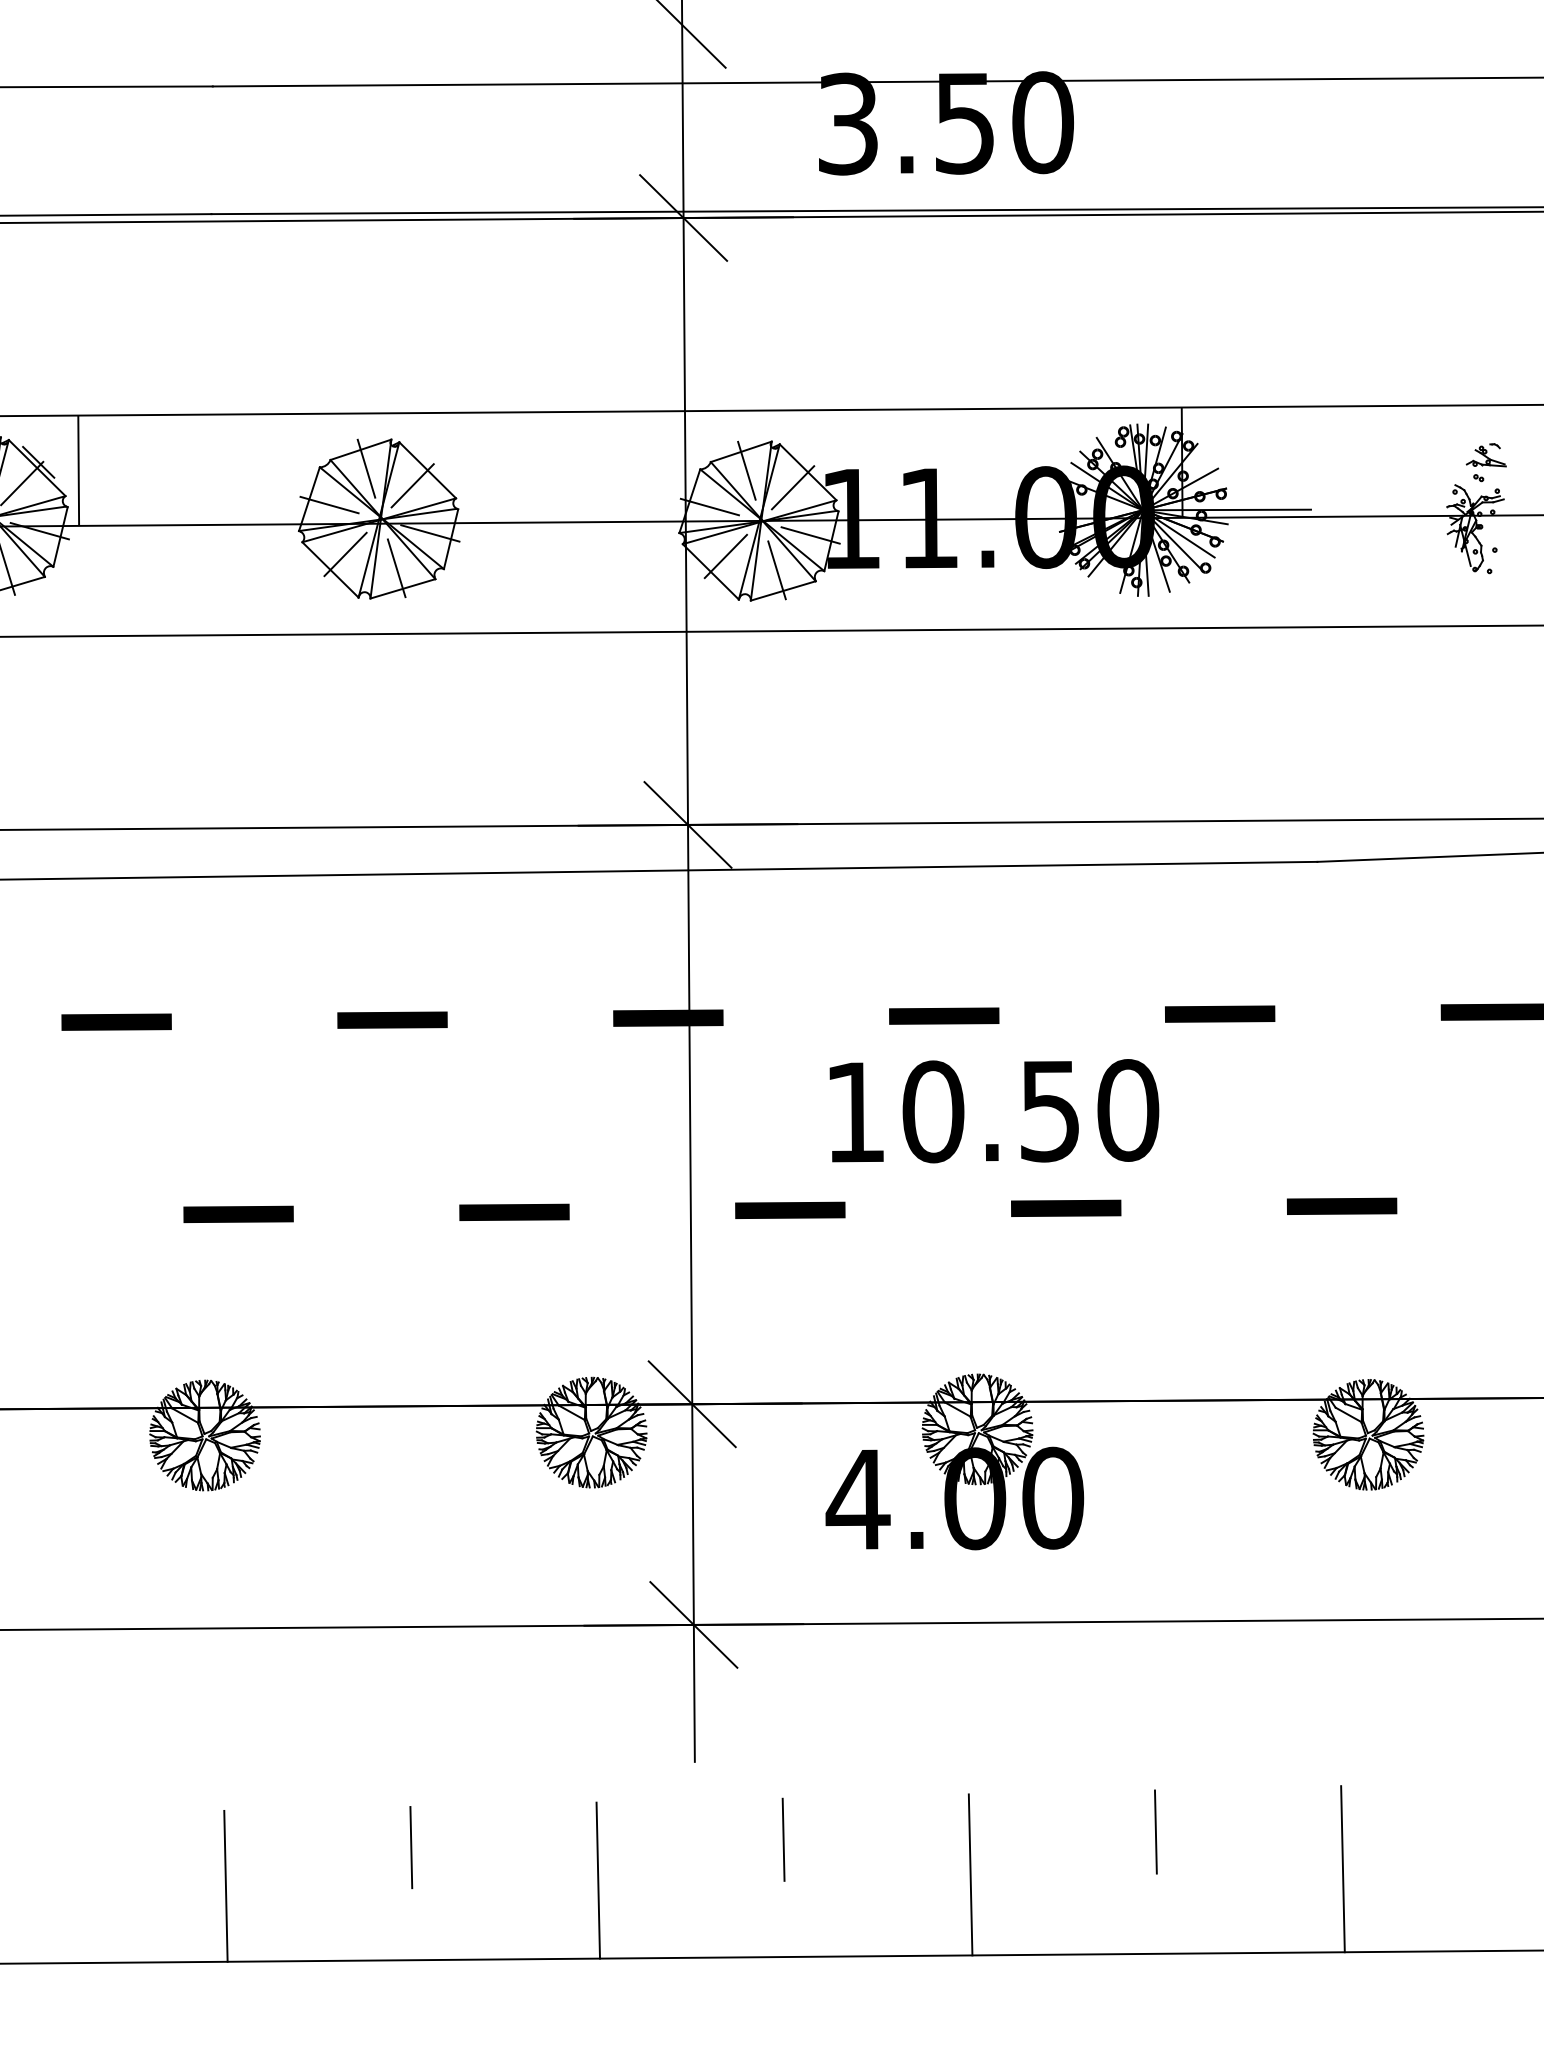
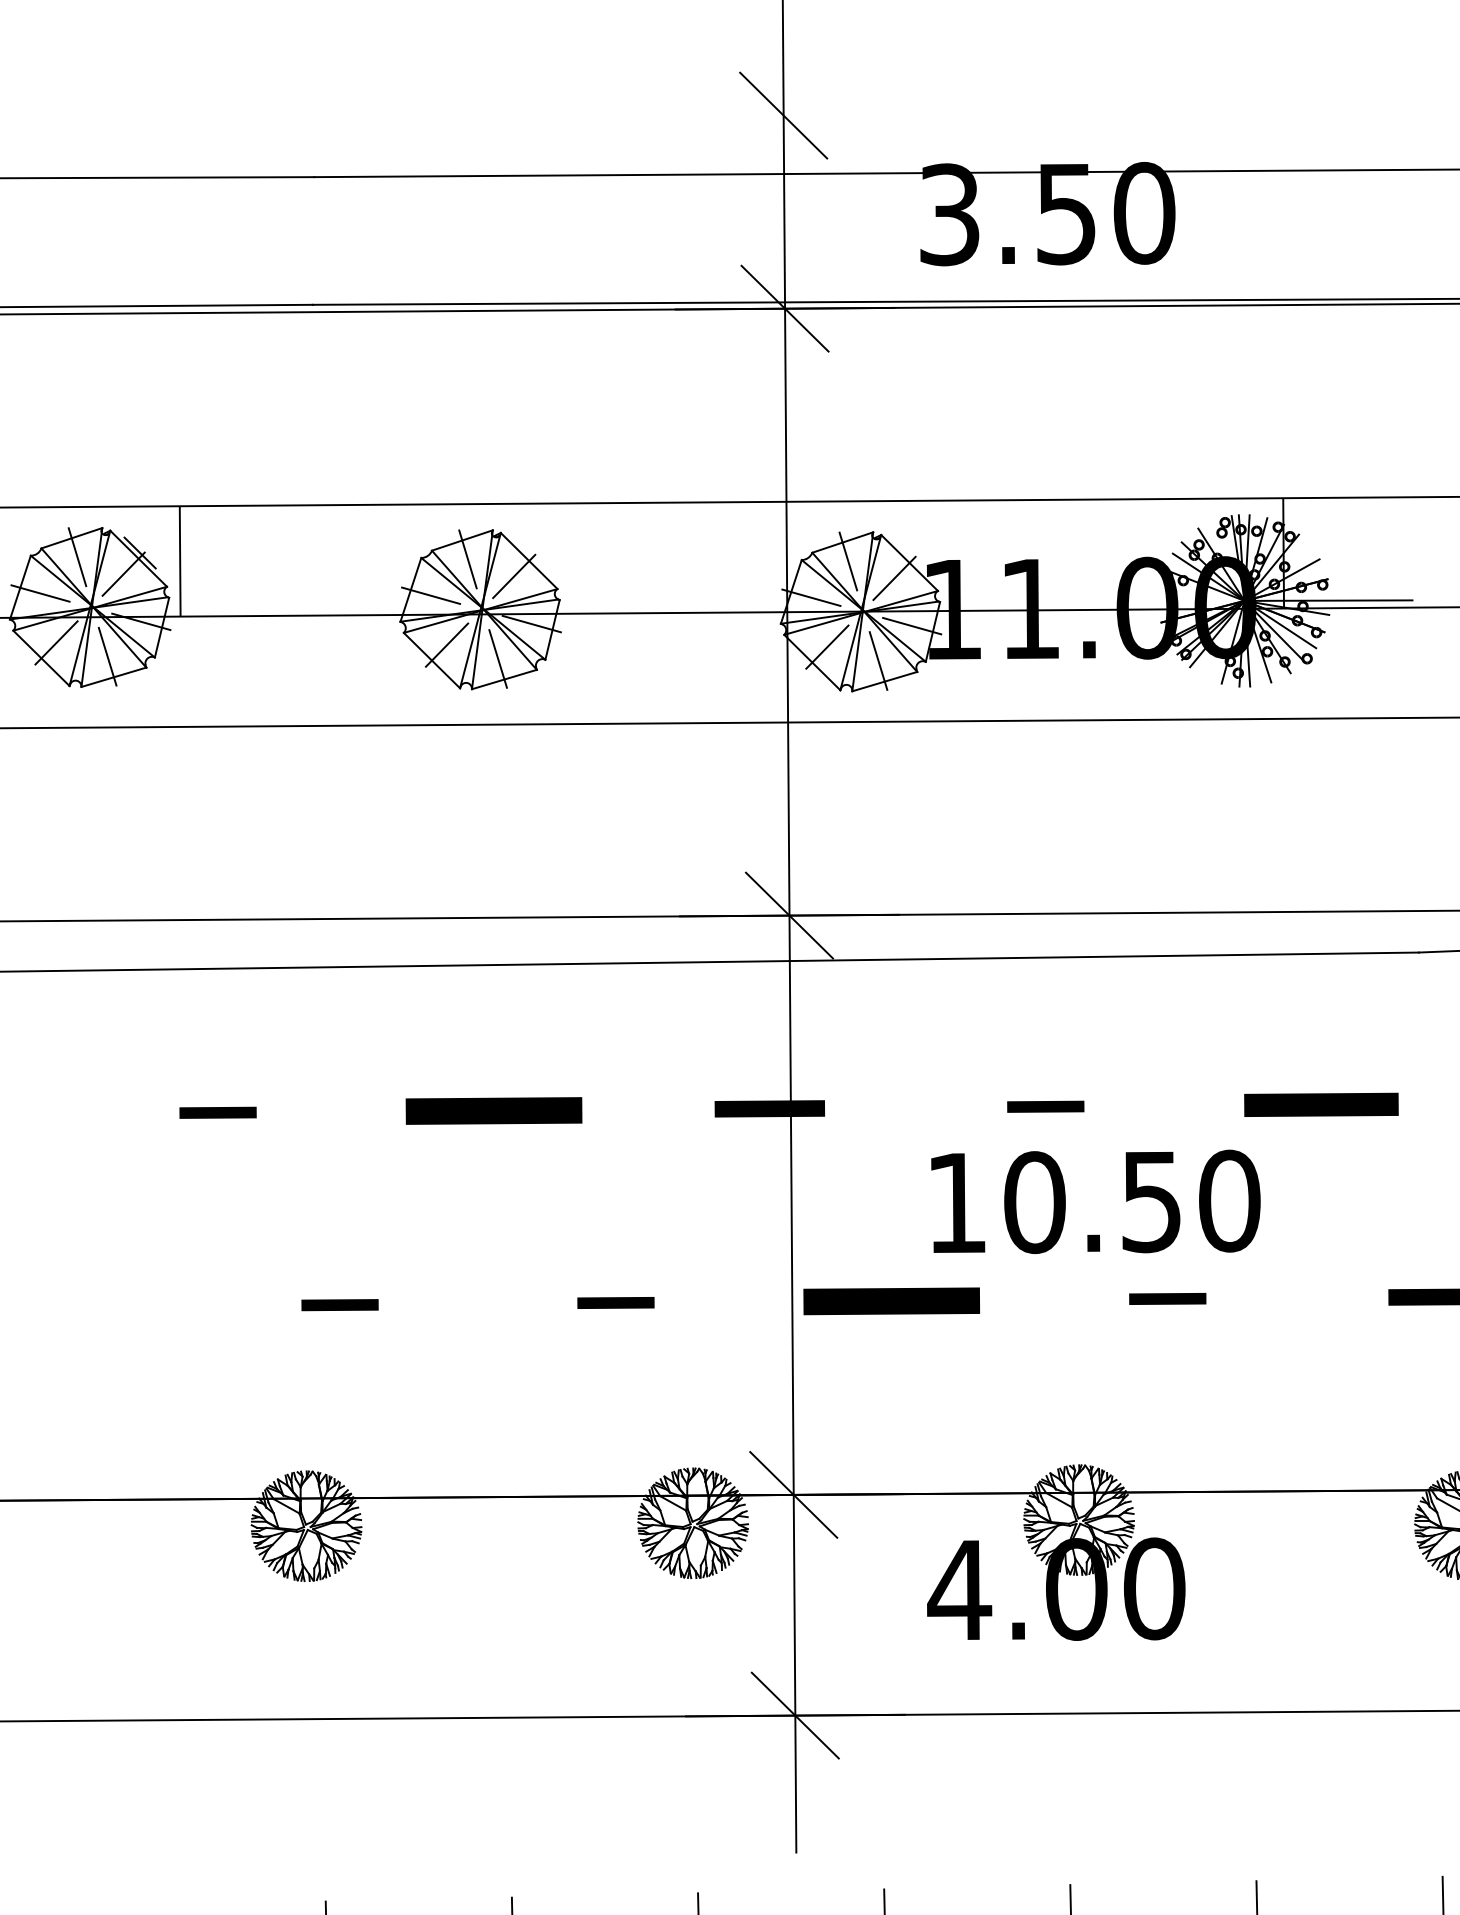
part: (1220, 1013) -> (1321, 1104), size x1.4
part: (944, 1015) -> (1045, 1106), size x0.7
part: (392, 1019) -> (493, 1110), size x1.6
part: (116, 1021) -> (217, 1112), size x0.7
part: (1066, 1207) -> (1167, 1298), size x0.7
part: (790, 1209) -> (891, 1300), size x1.6
part: (514, 1211) -> (615, 1302), size x0.7
part: (238, 1214) -> (339, 1305), size x0.7

